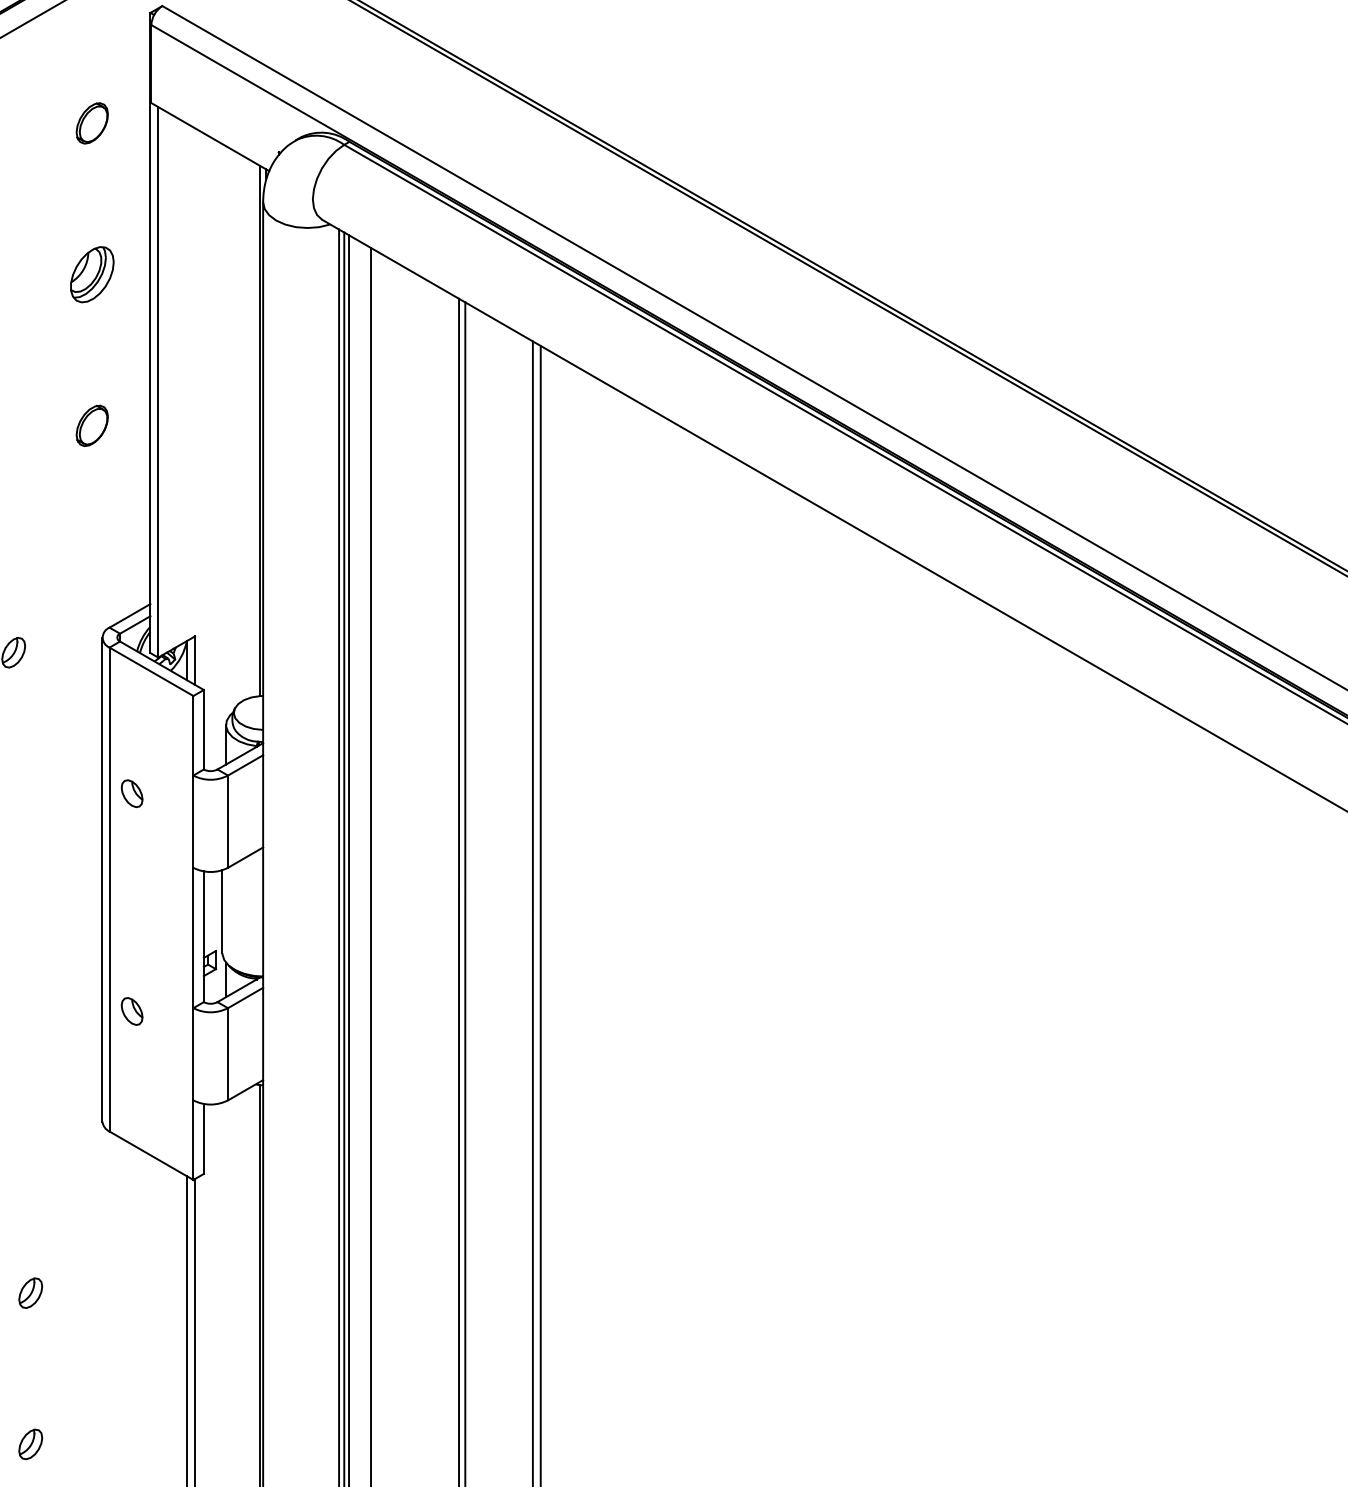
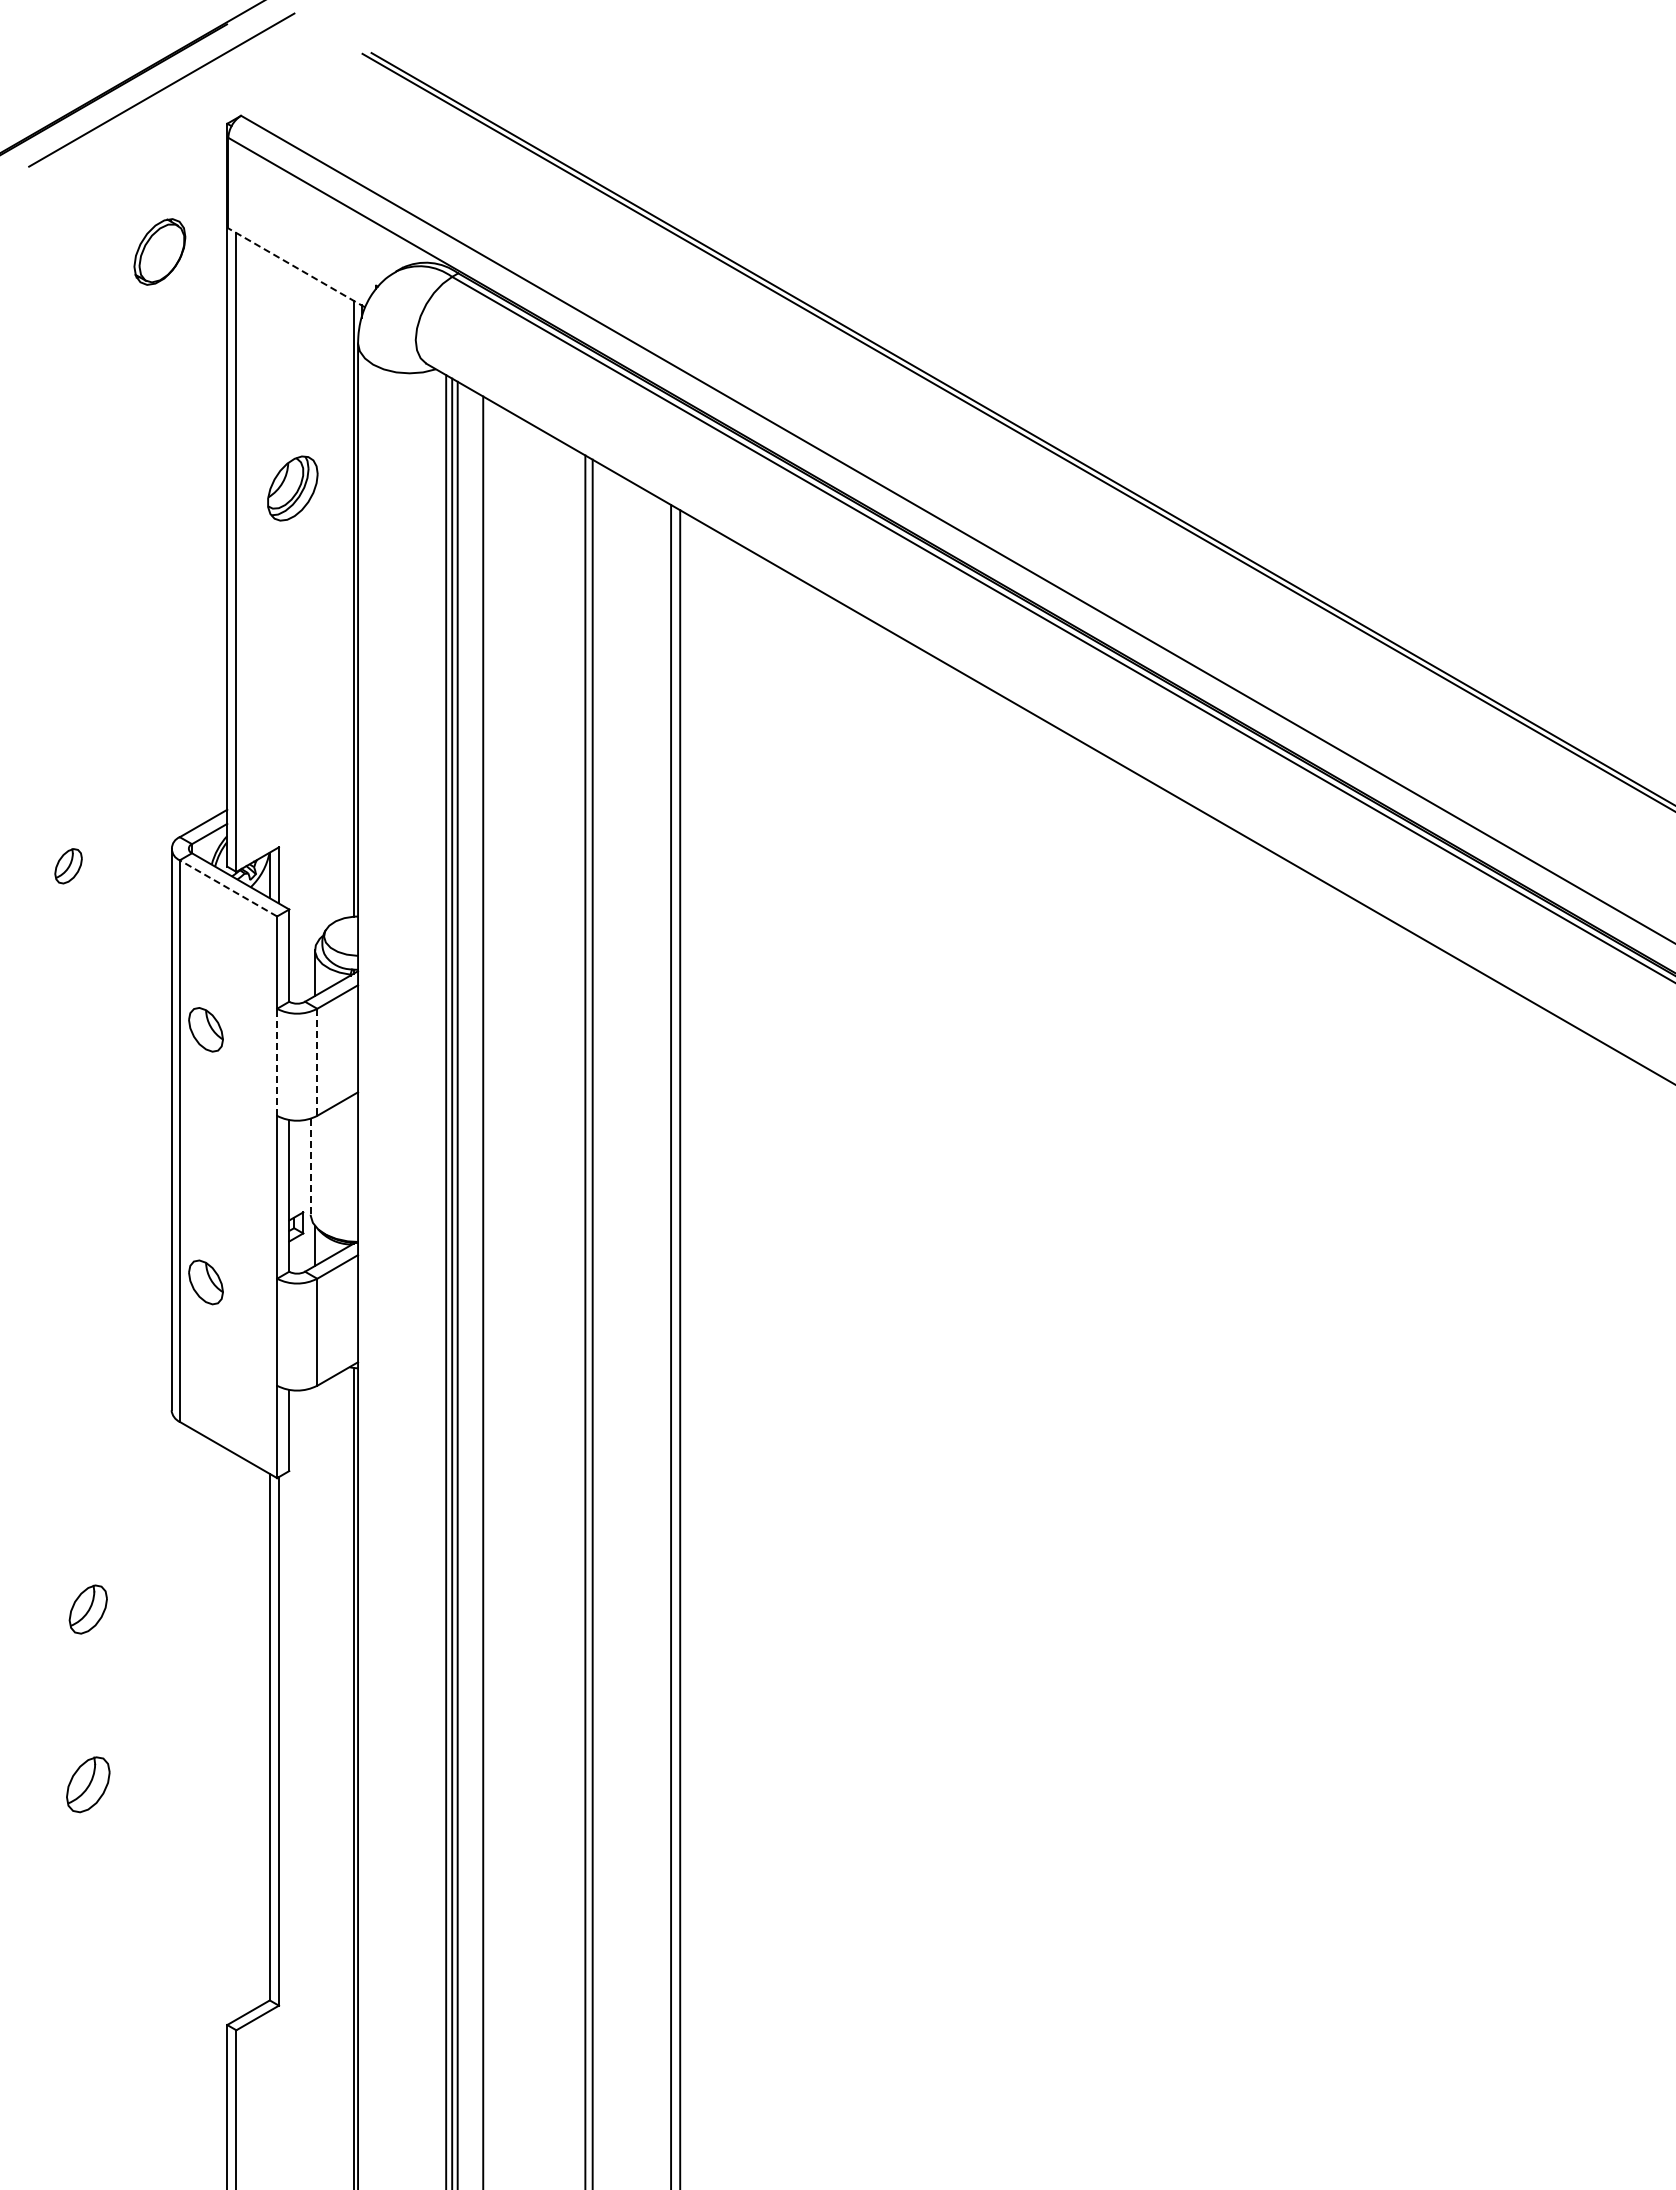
part: (92, 122) -> (159, 251), size x1.4
line: (210, 136) -> (296, 267), solid -> dashed
part: (92, 274) -> (292, 488), moved
part: (92, 425) -> (159, 602), removed
line: (151, 671) -> (228, 888), solid -> dashed
part: (131, 793) -> (205, 1029), size x1.4
line: (193, 821) -> (277, 1062), solid -> dashed
line: (228, 821) -> (317, 1062), solid -> dashed
line: (222, 912) -> (310, 1167), solid -> dashed
part: (131, 1011) -> (205, 1282), size x1.4
part: (30, 1293) -> (88, 1609), size x1.4
part: (30, 1444) -> (88, 1785), size x1.6

